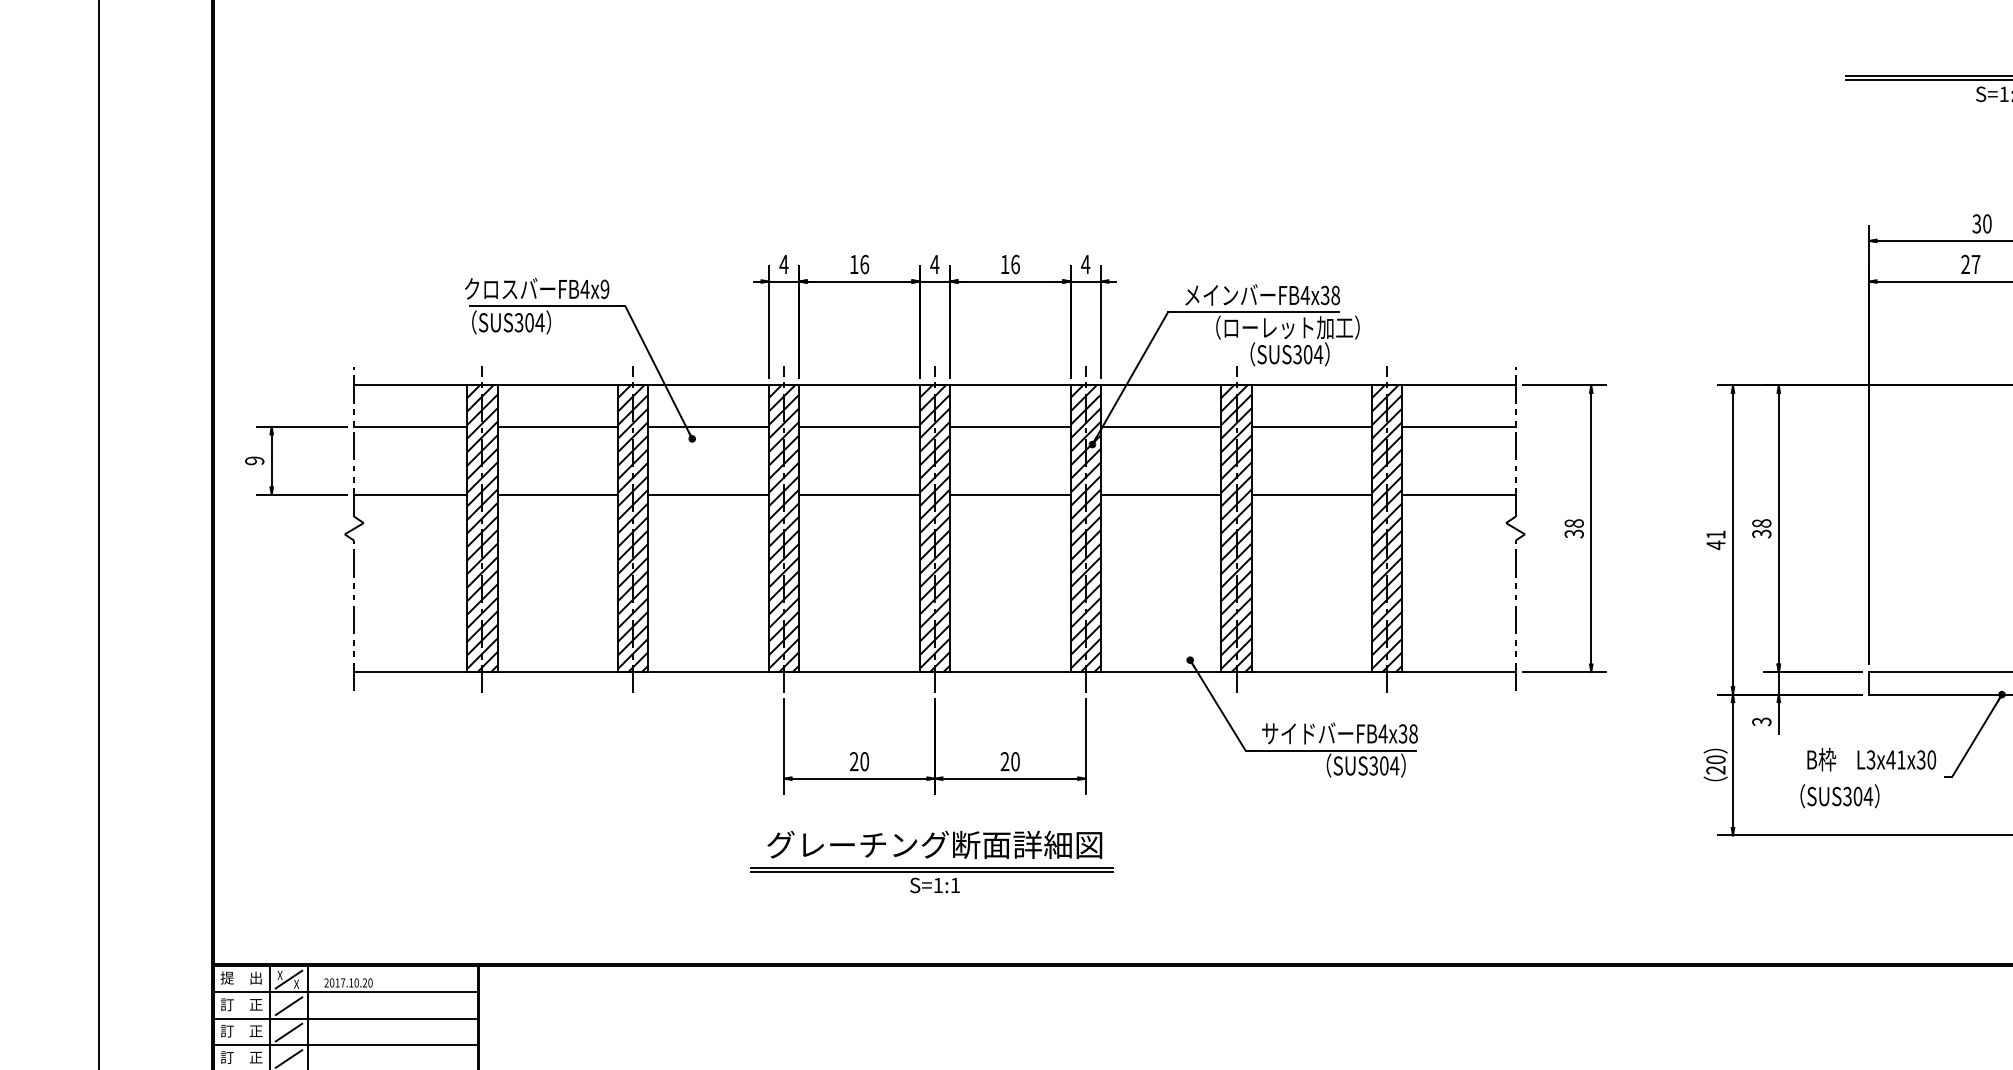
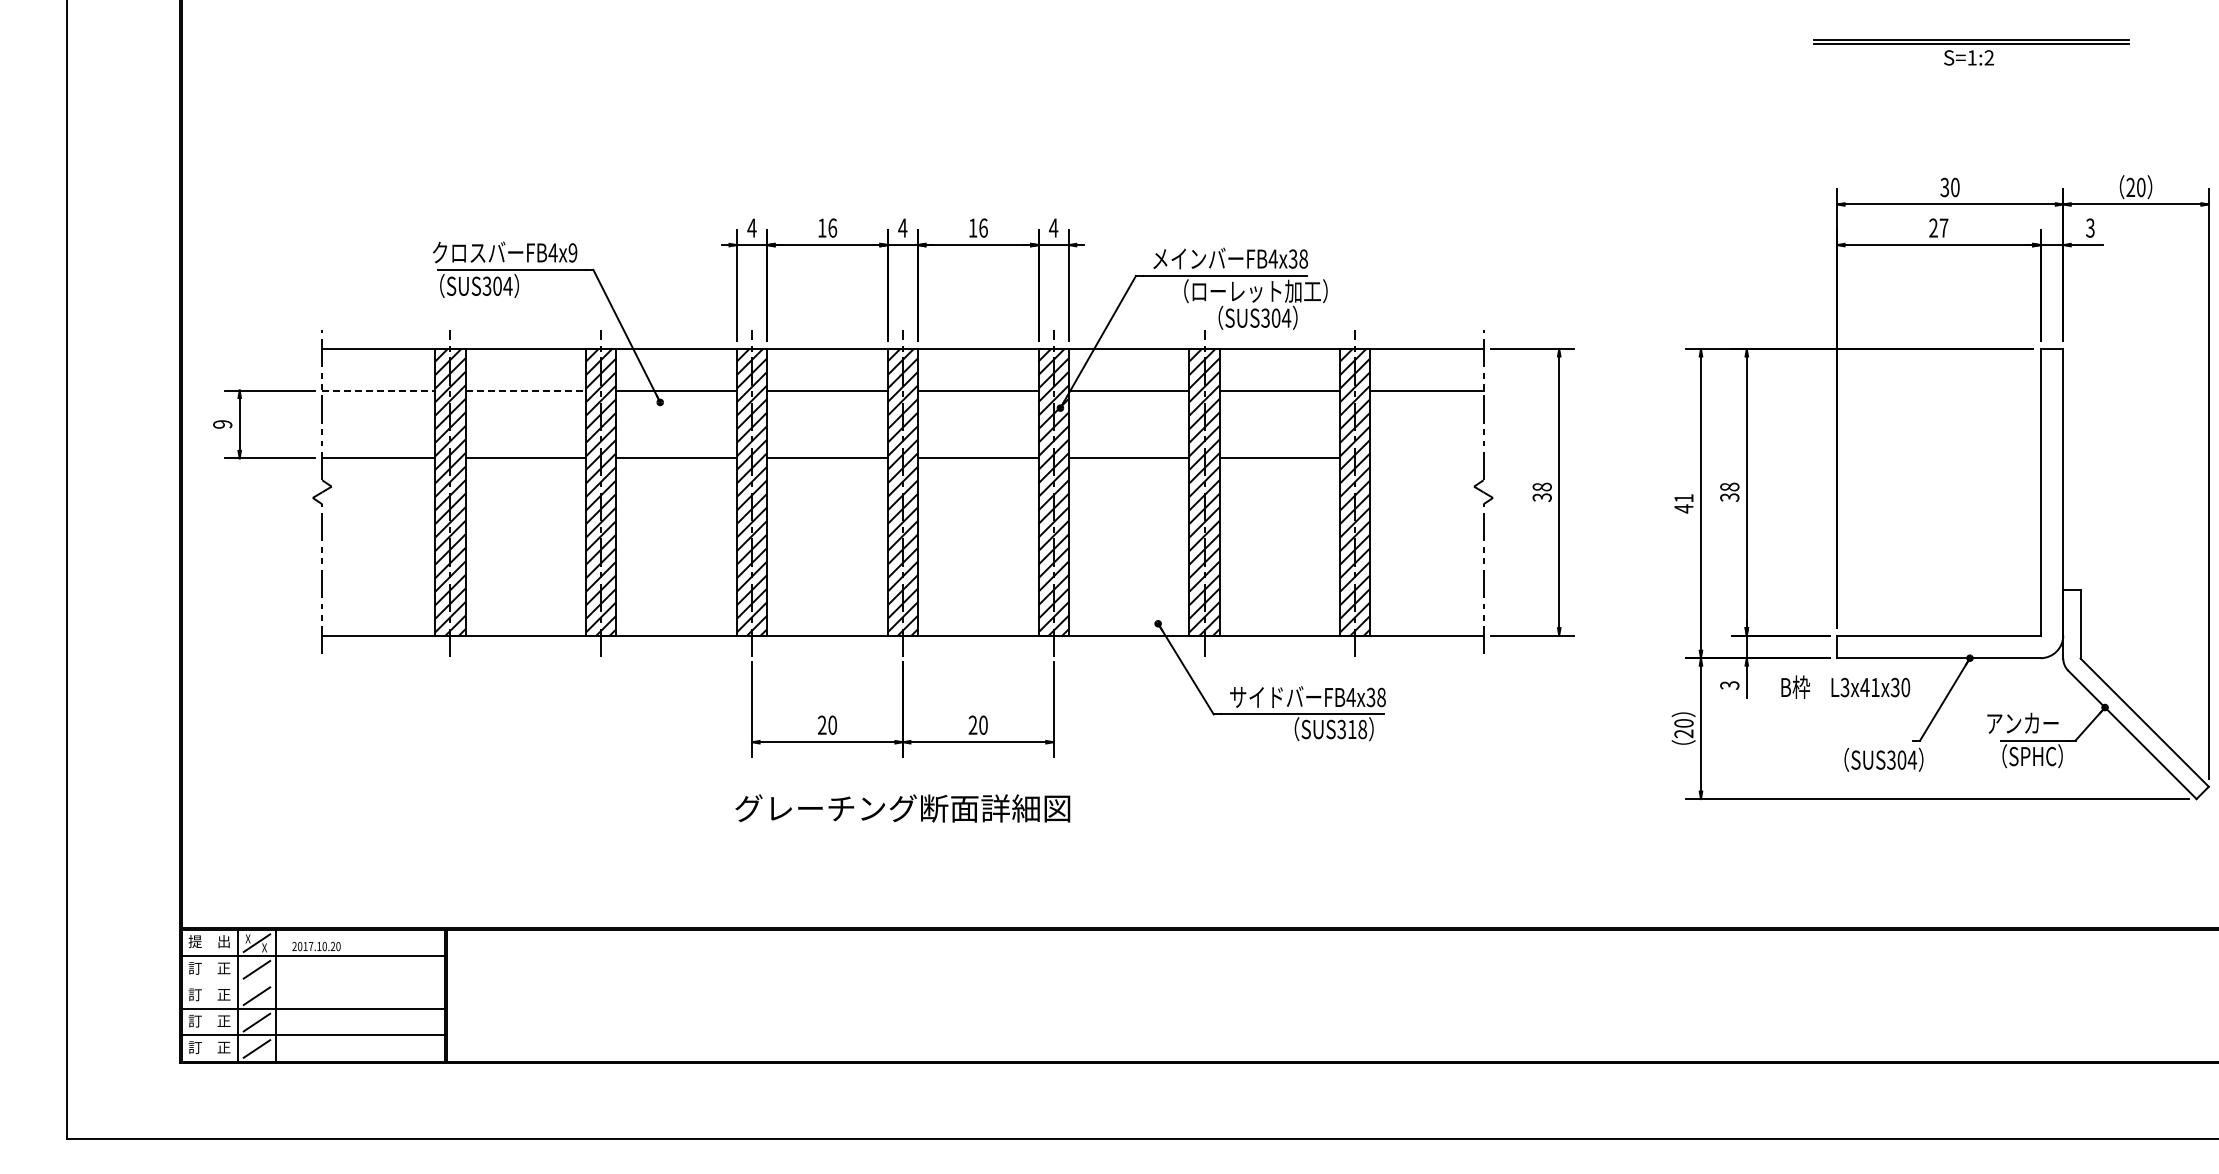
line: (410, 426) -> (378, 390), solid -> dashed
line: (558, 426) -> (526, 390), solid -> dashed
line: (1458, 494) -> (1426, 458), removed
text: (1871, 758) -> (1845, 686), moved
text: (1389, 765) -> (1357, 729), SUS304 -> SUS318
text: (1839, 795) -> (1883, 759), moved
part: (931, 879) -> (899, 843), removed
line: (345, 1018) -> (313, 982), removed

